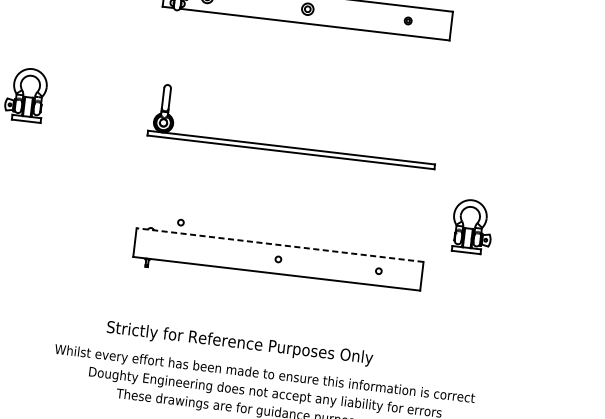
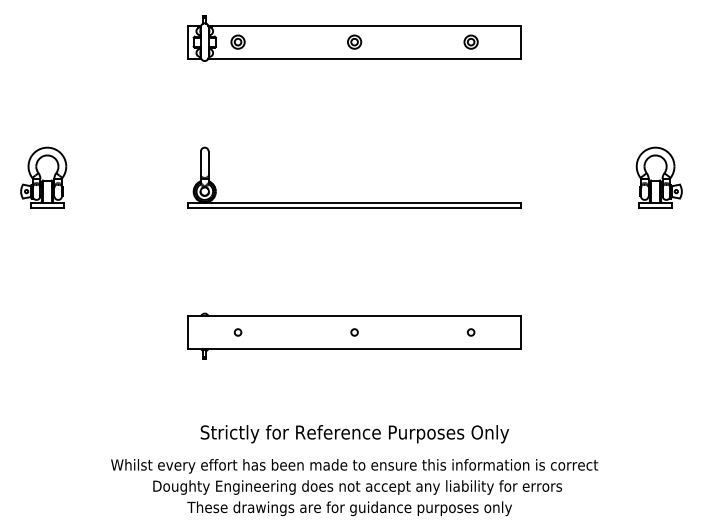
part: (407, 20) -> (470, 41), size x1.67
circle: (180, 222) -> (237, 332), moved
part: (471, 226) -> (658, 177), moved
line: (280, 244) -> (354, 315), dashed -> solid
text: (239, 344) -> (354, 434), moved

